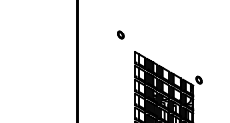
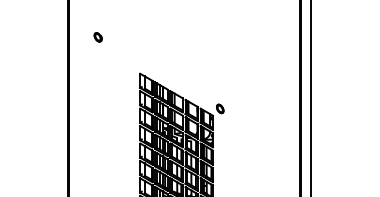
part: (120, 35) -> (97, 37), moved

